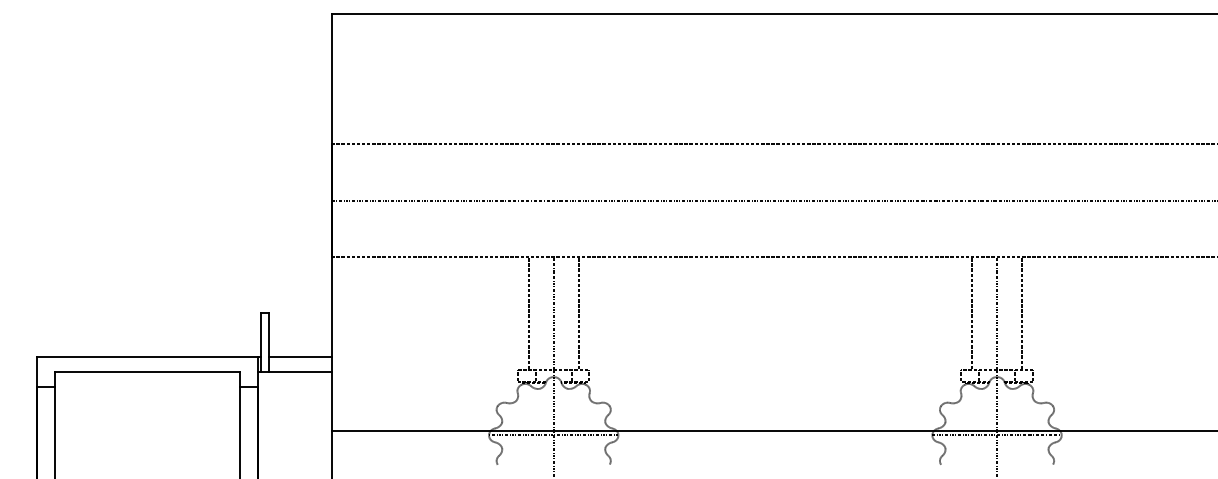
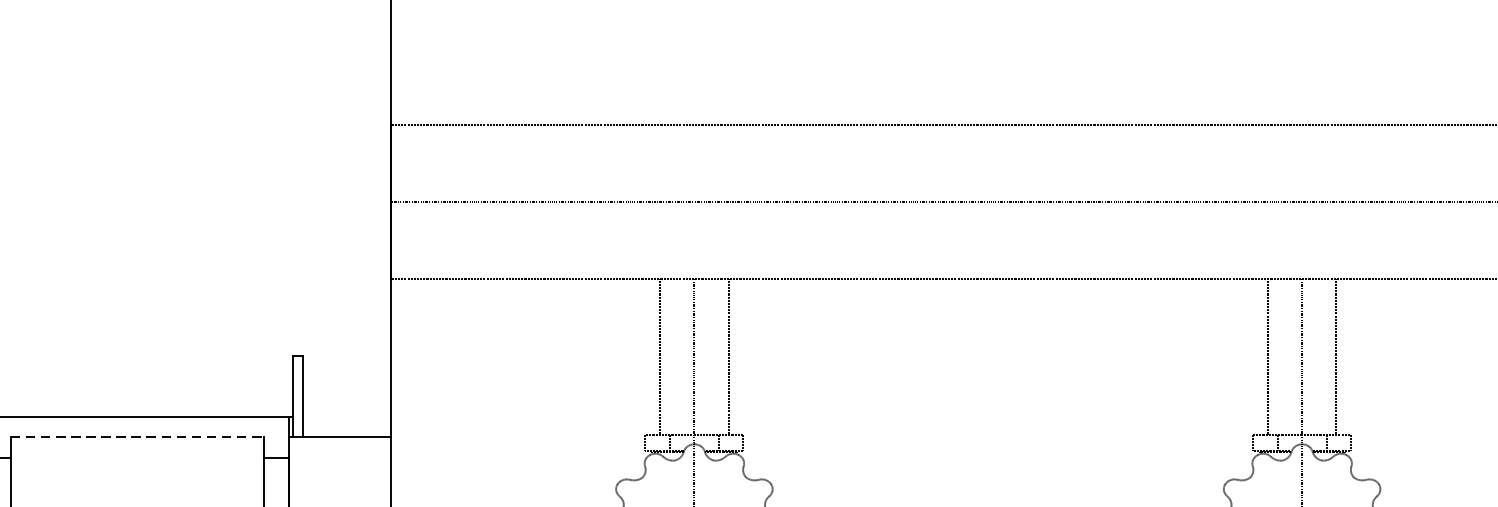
line: (300, 357) -> (347, 417), removed
line: (147, 371) -> (137, 436), solid -> dashed

